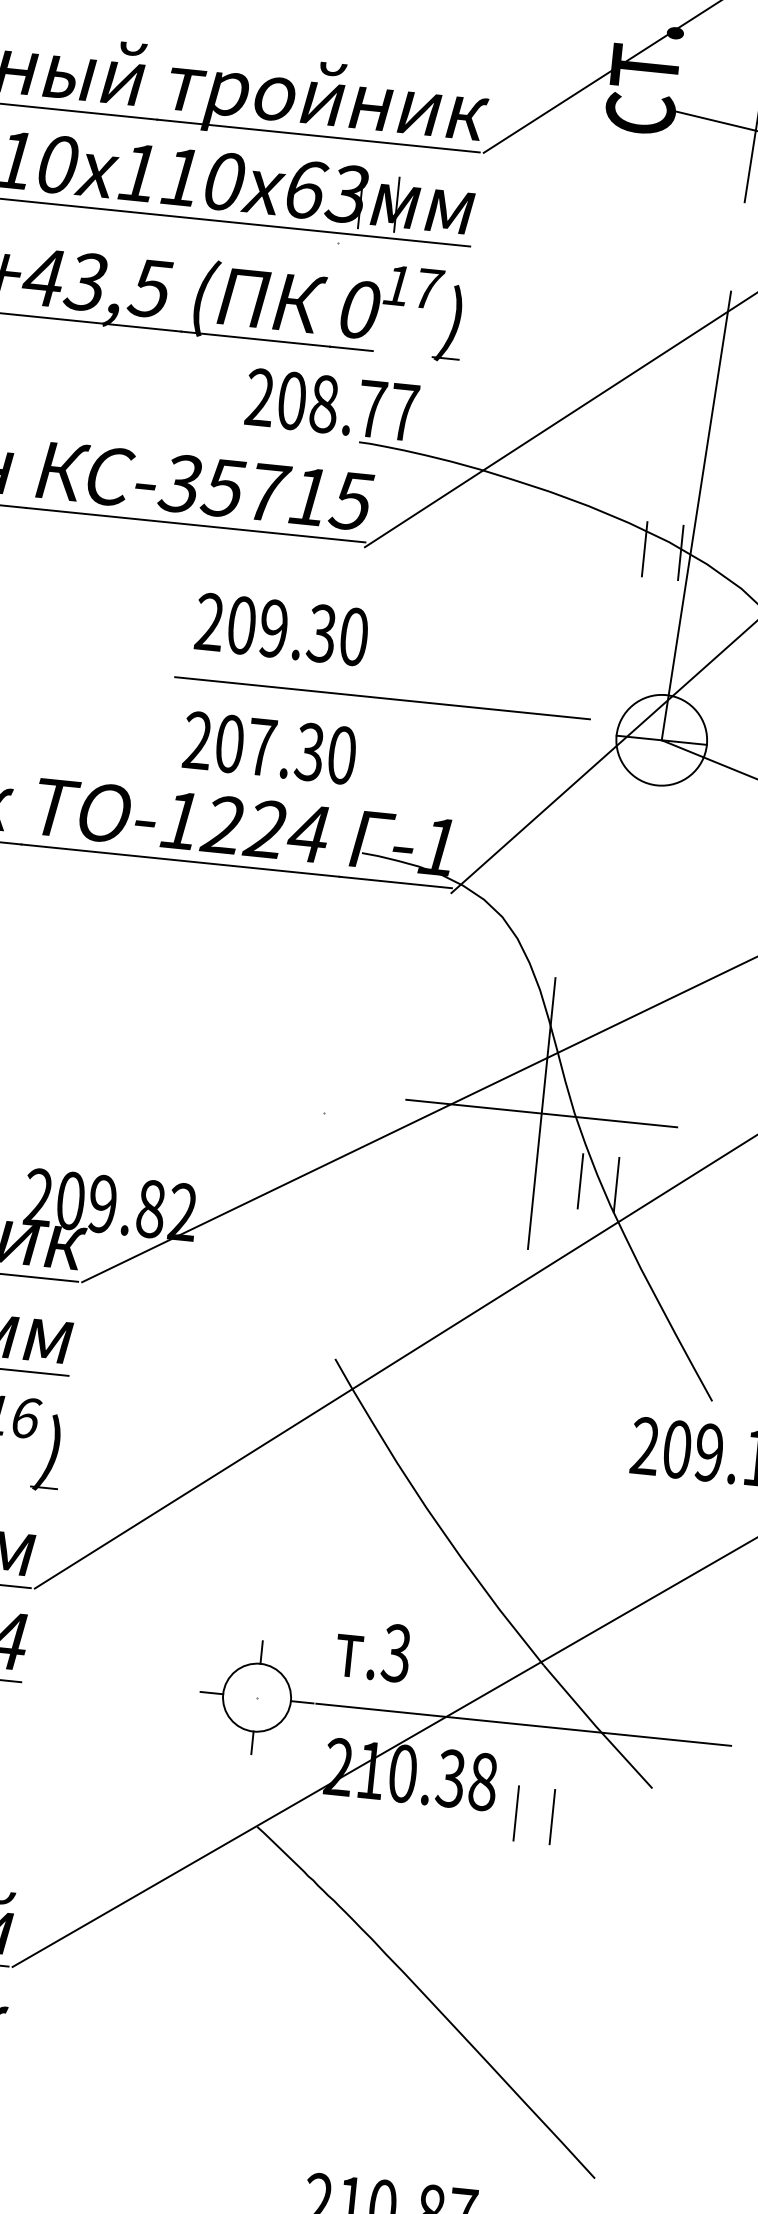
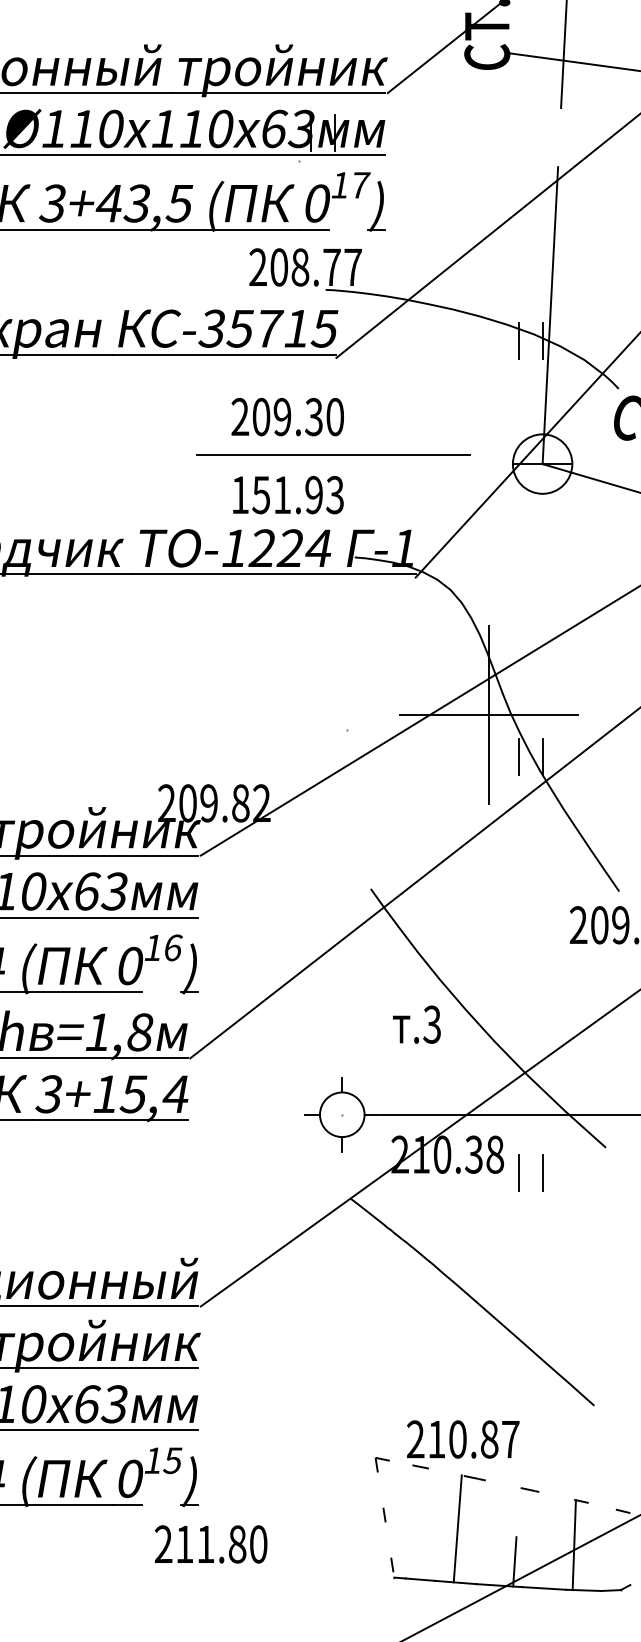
line: (382, 697) -> (333, 454), moved
text: (269, 748) -> (287, 495), 207.30 -> 151.93
text: (372, 1650) -> (416, 1024), moved

